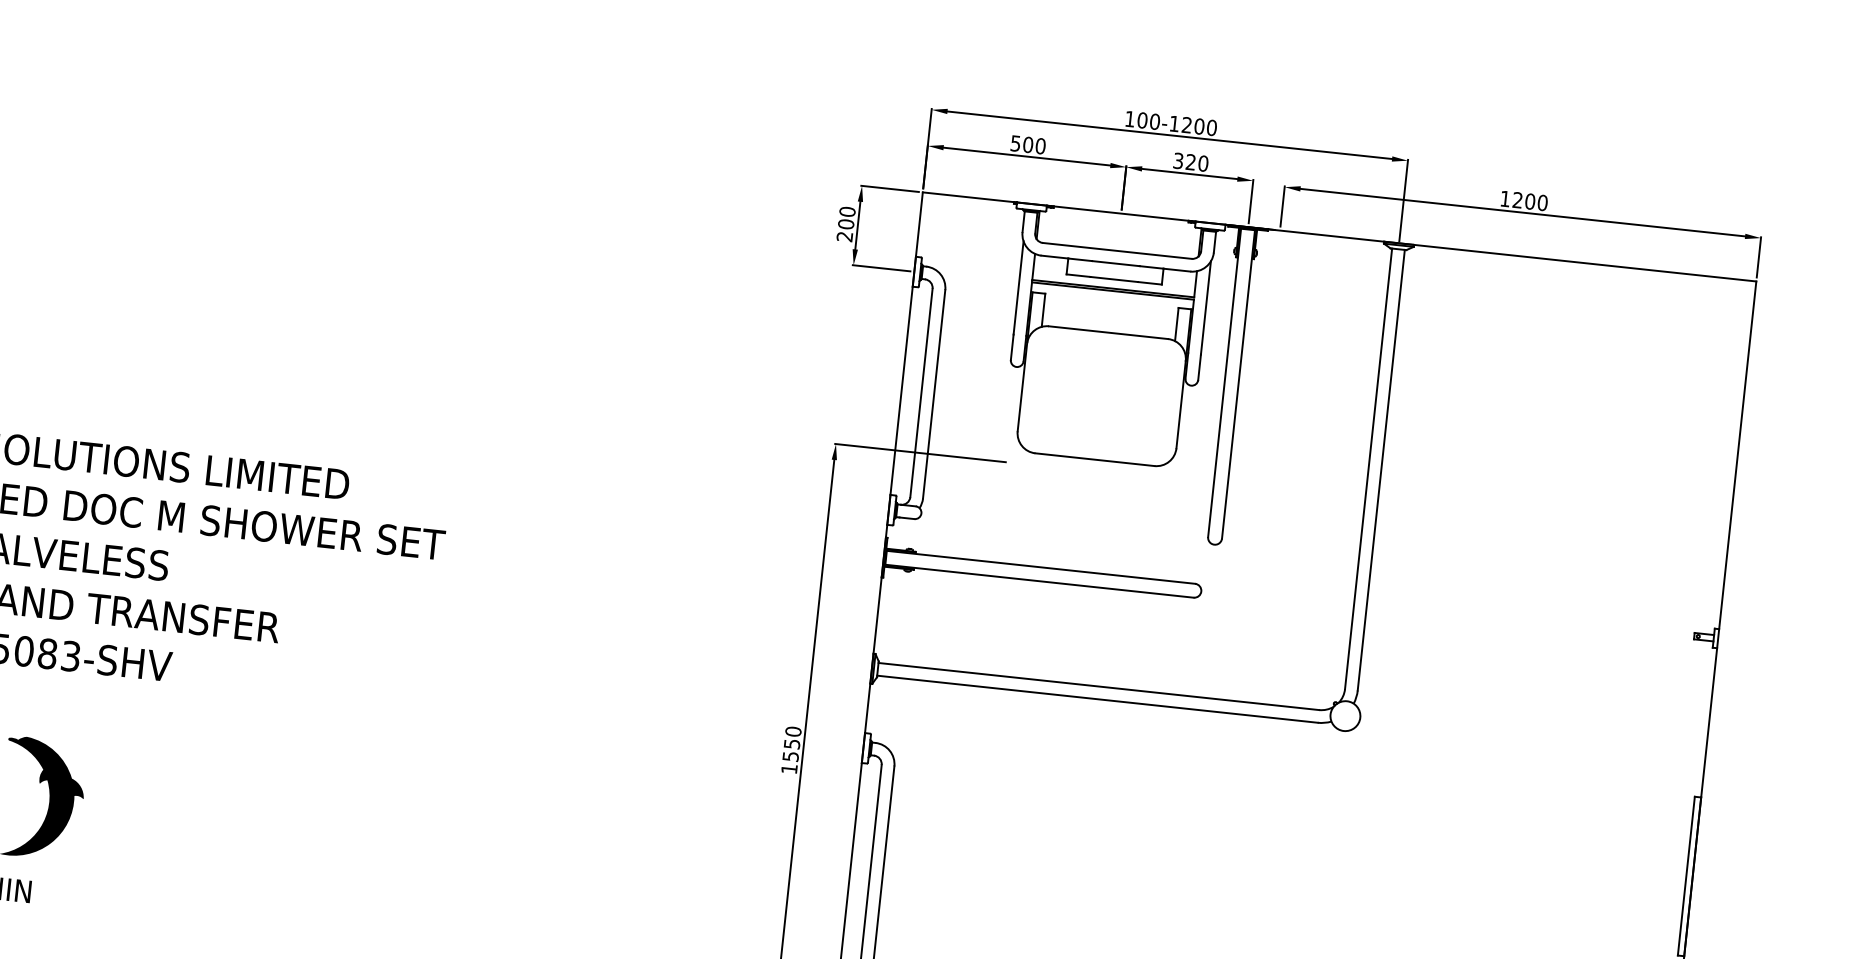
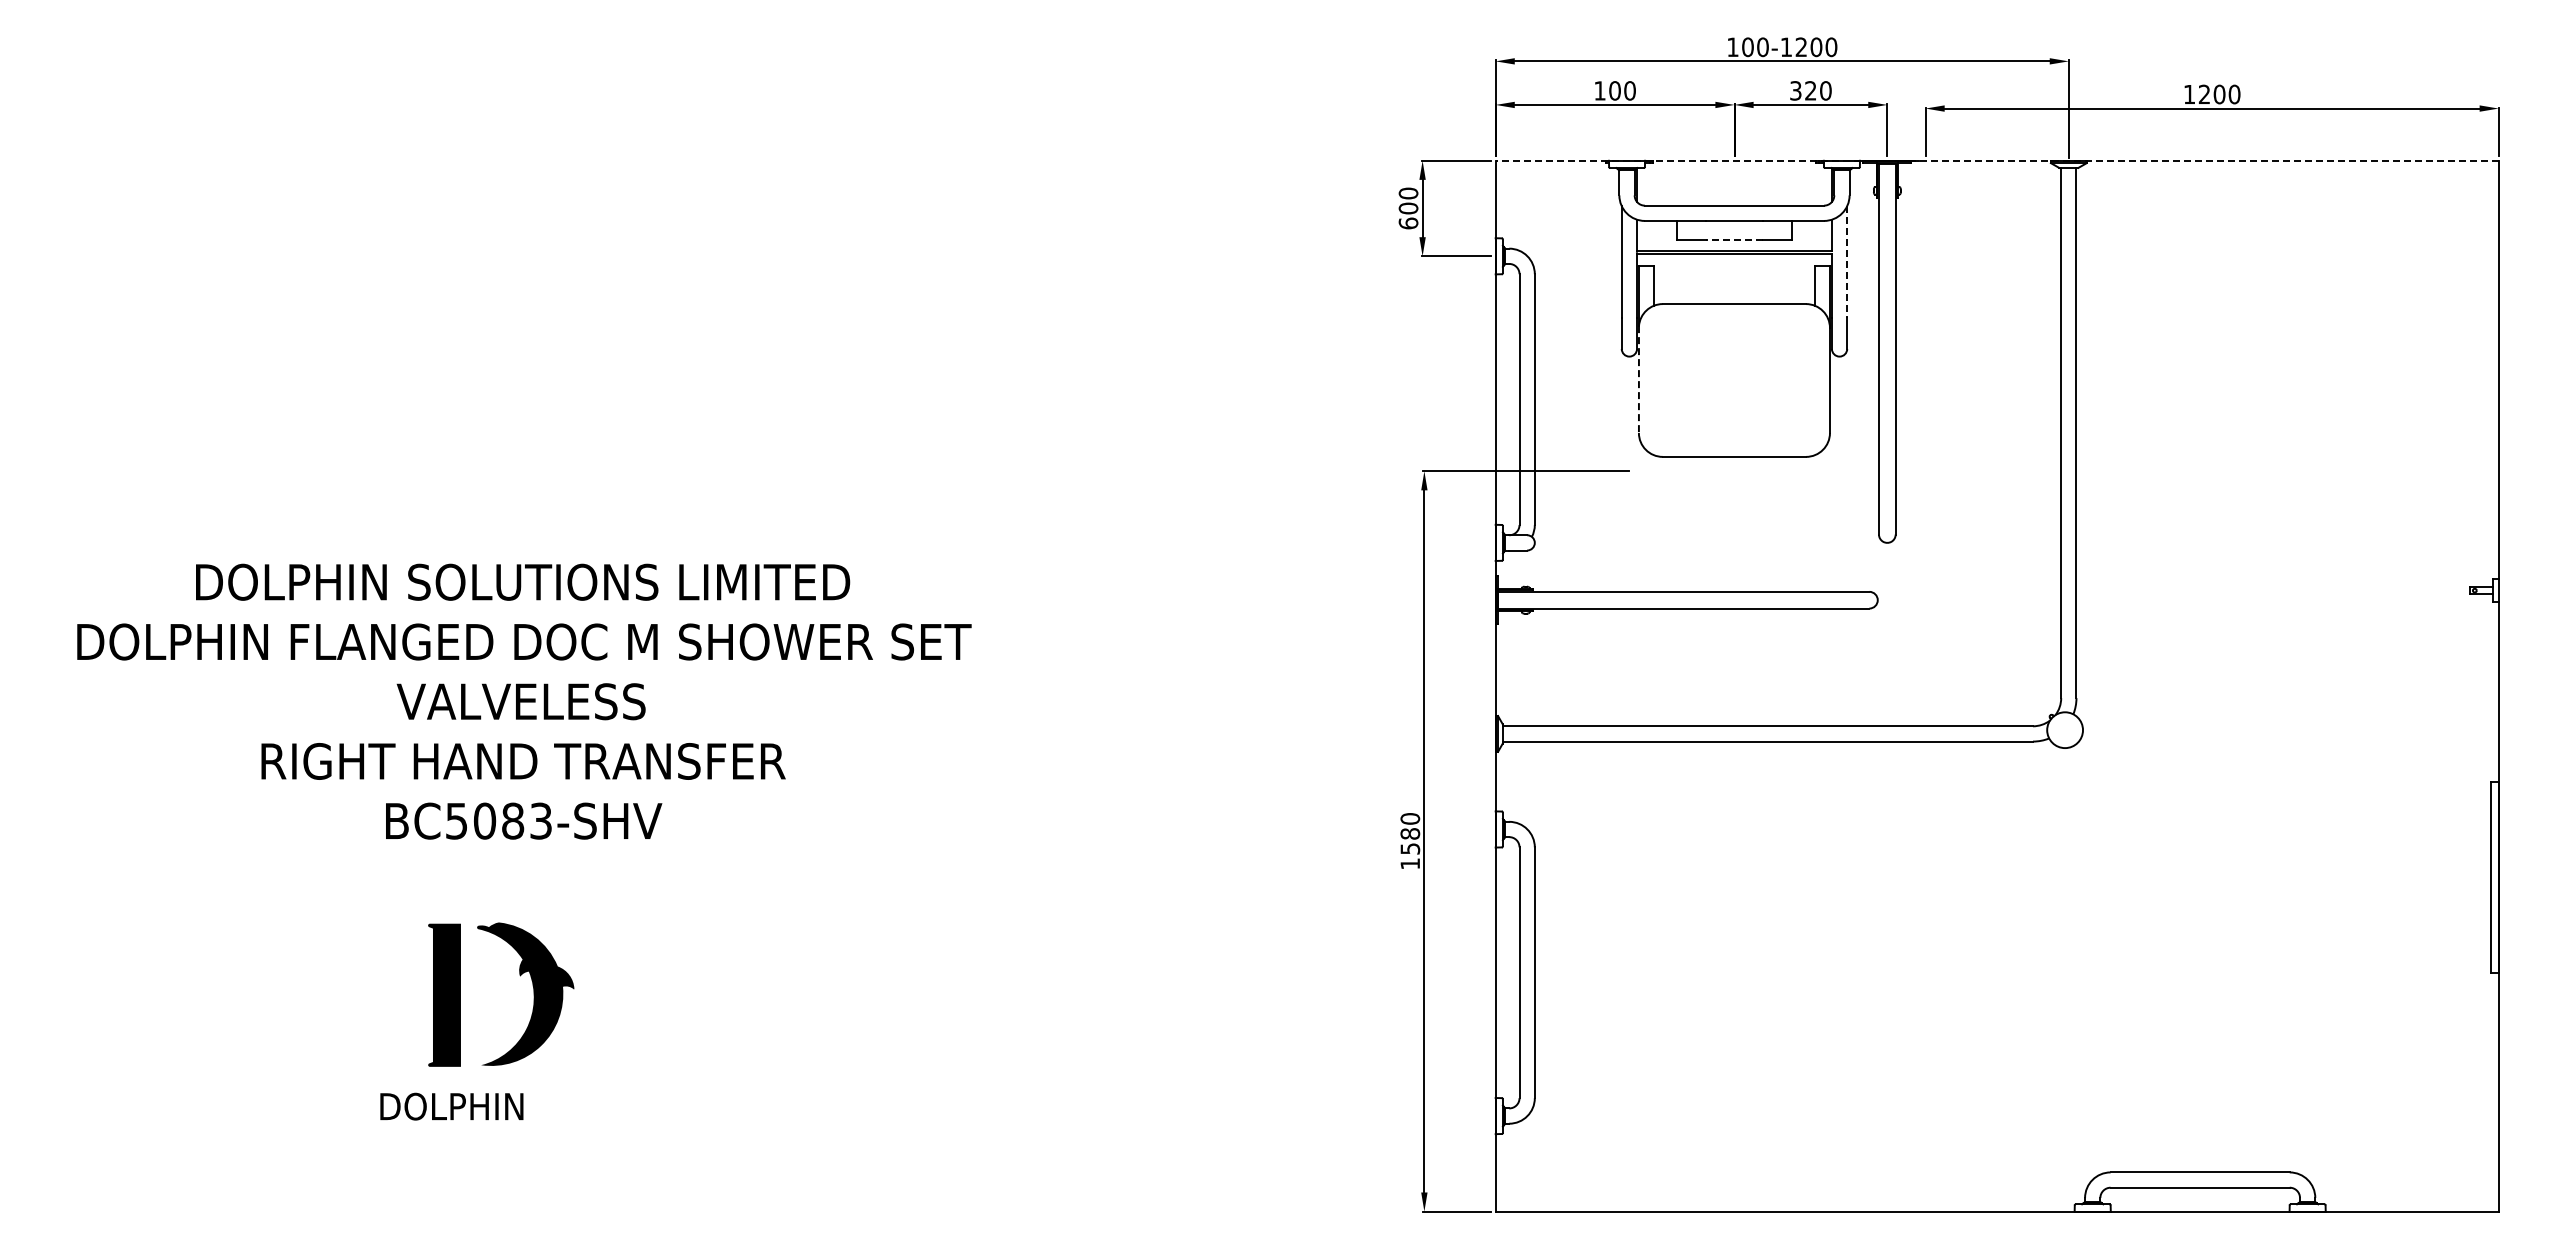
text: (1015, 143) -> (1599, 90), 500 -> 100
text: (844, 236) -> (1408, 223), 200 -> 600
line: (1339, 236) -> (1997, 160), solid -> dashed
line: (1114, 279) -> (1734, 240), solid -> dashed
line: (1206, 308) -> (1847, 262), solid -> dashed
line: (1022, 387) -> (1638, 380), solid -> dashed
text: (792, 743) -> (1410, 833), 1550 -> 1580

